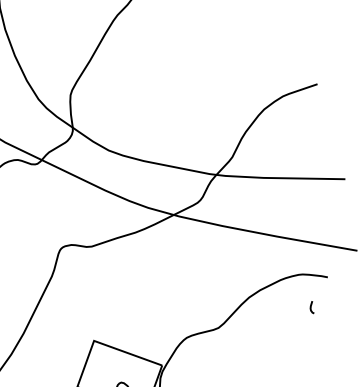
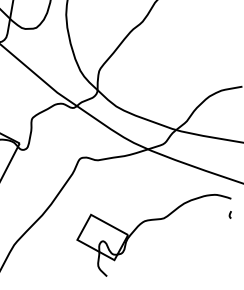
curve: (310, 307) -> (229, 214), moved

